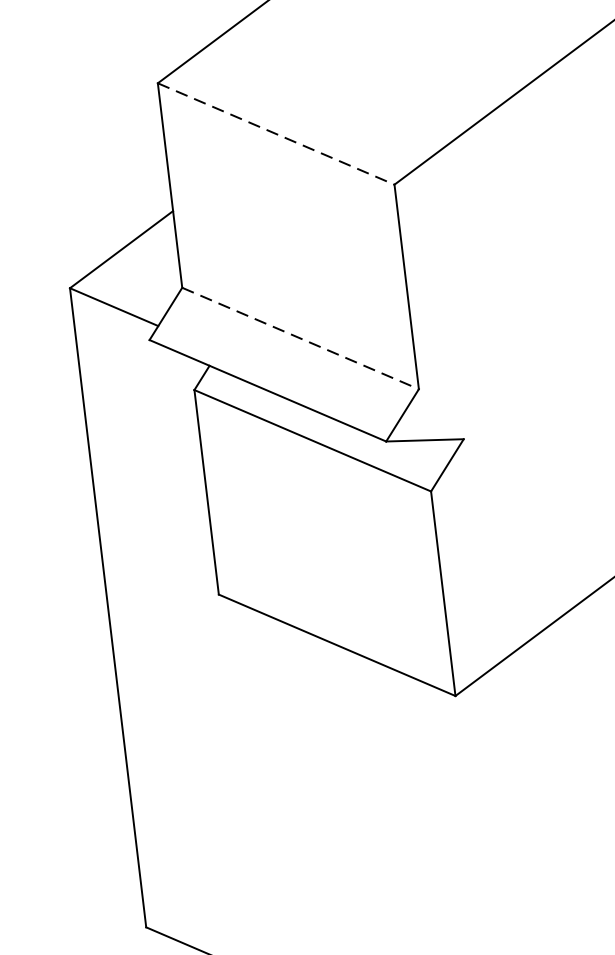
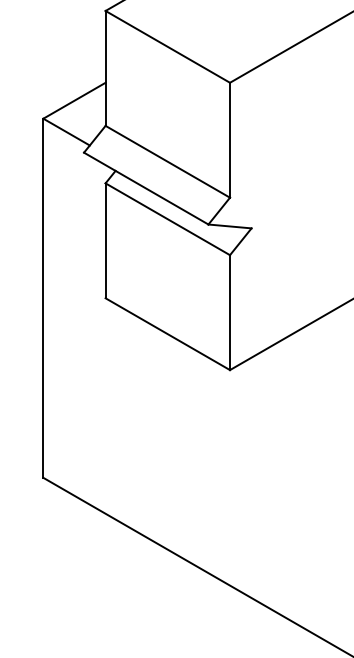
line: (275, 133) -> (167, 46), dashed -> solid
line: (299, 338) -> (167, 161), dashed -> solid

